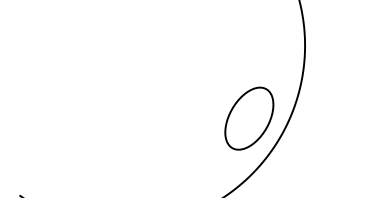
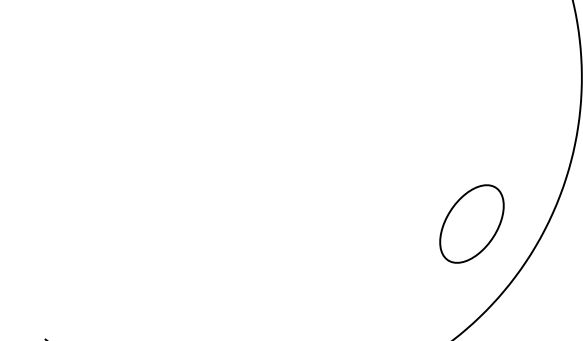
part: (249, 118) -> (472, 223), size x0.7

